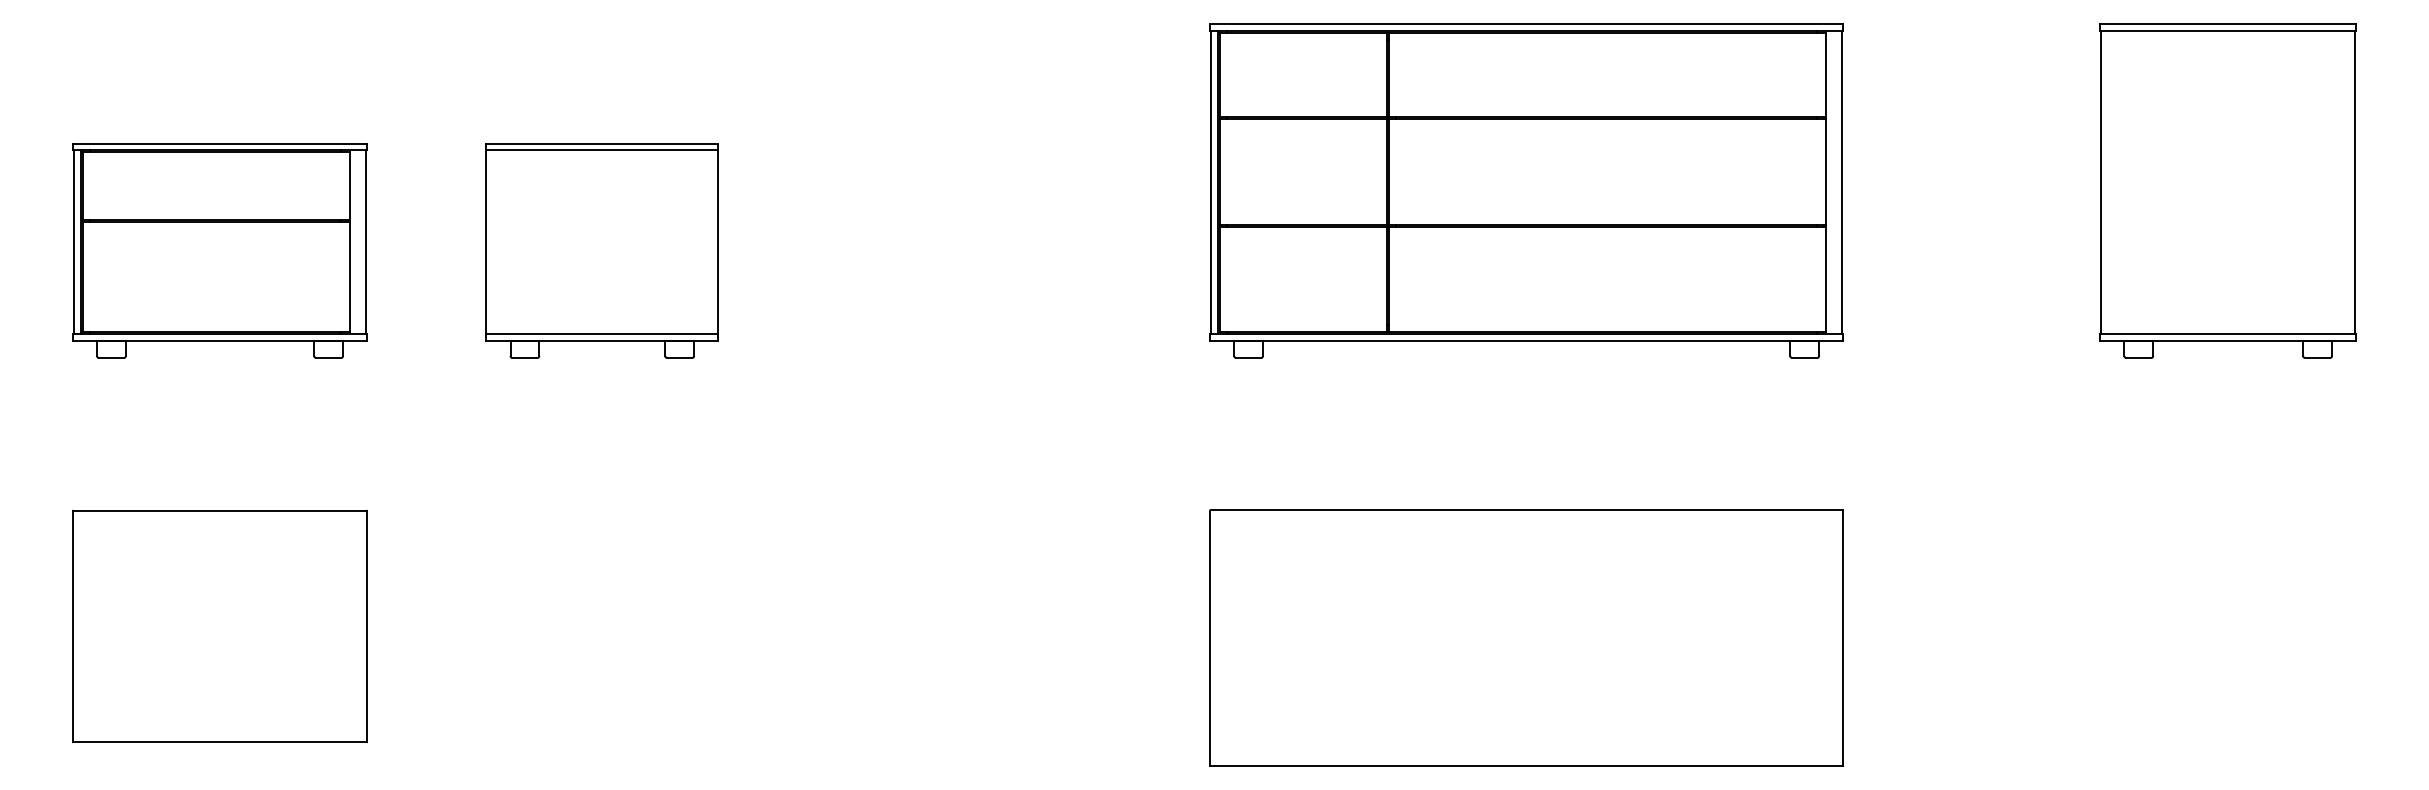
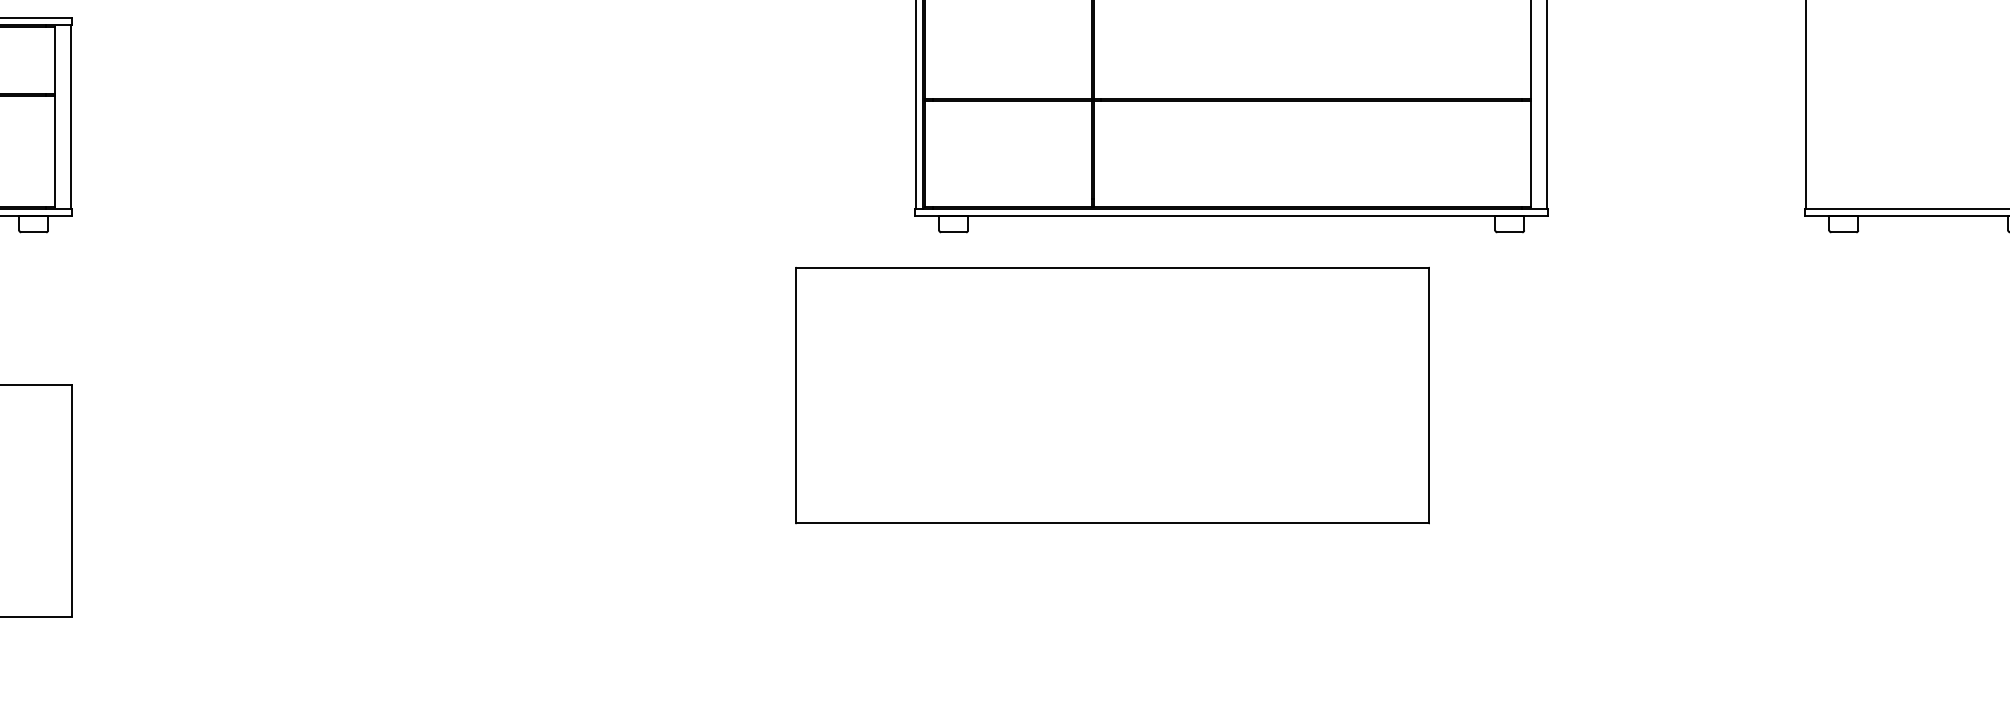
part: (601, 250) -> (306, 124), removed
part: (1526, 637) -> (1112, 394), moved

